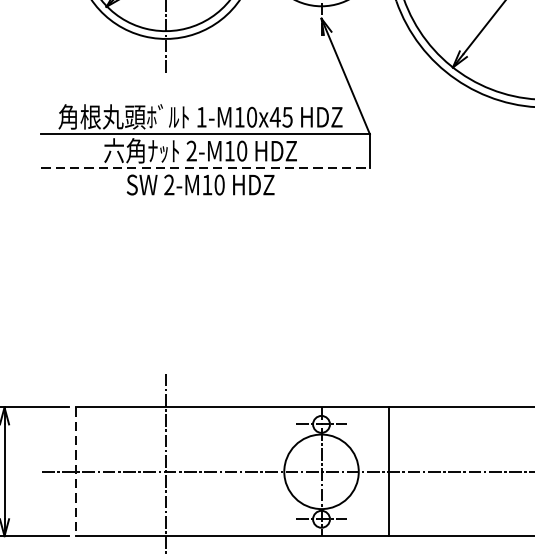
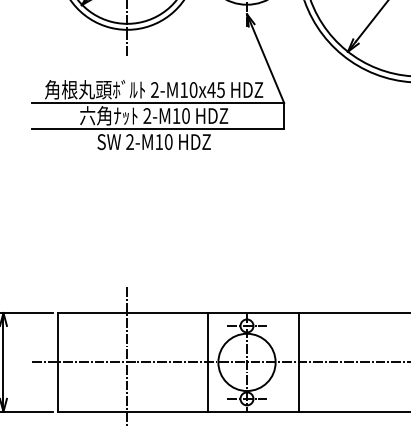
text: (201, 116) -> (154, 89), 1-M10x45 -> 2-M10x45
line: (206, 168) -> (158, 129), dashed -> solid
line: (270, 470) -> (207, 361), added
line: (76, 471) -> (58, 362), dashed -> solid

